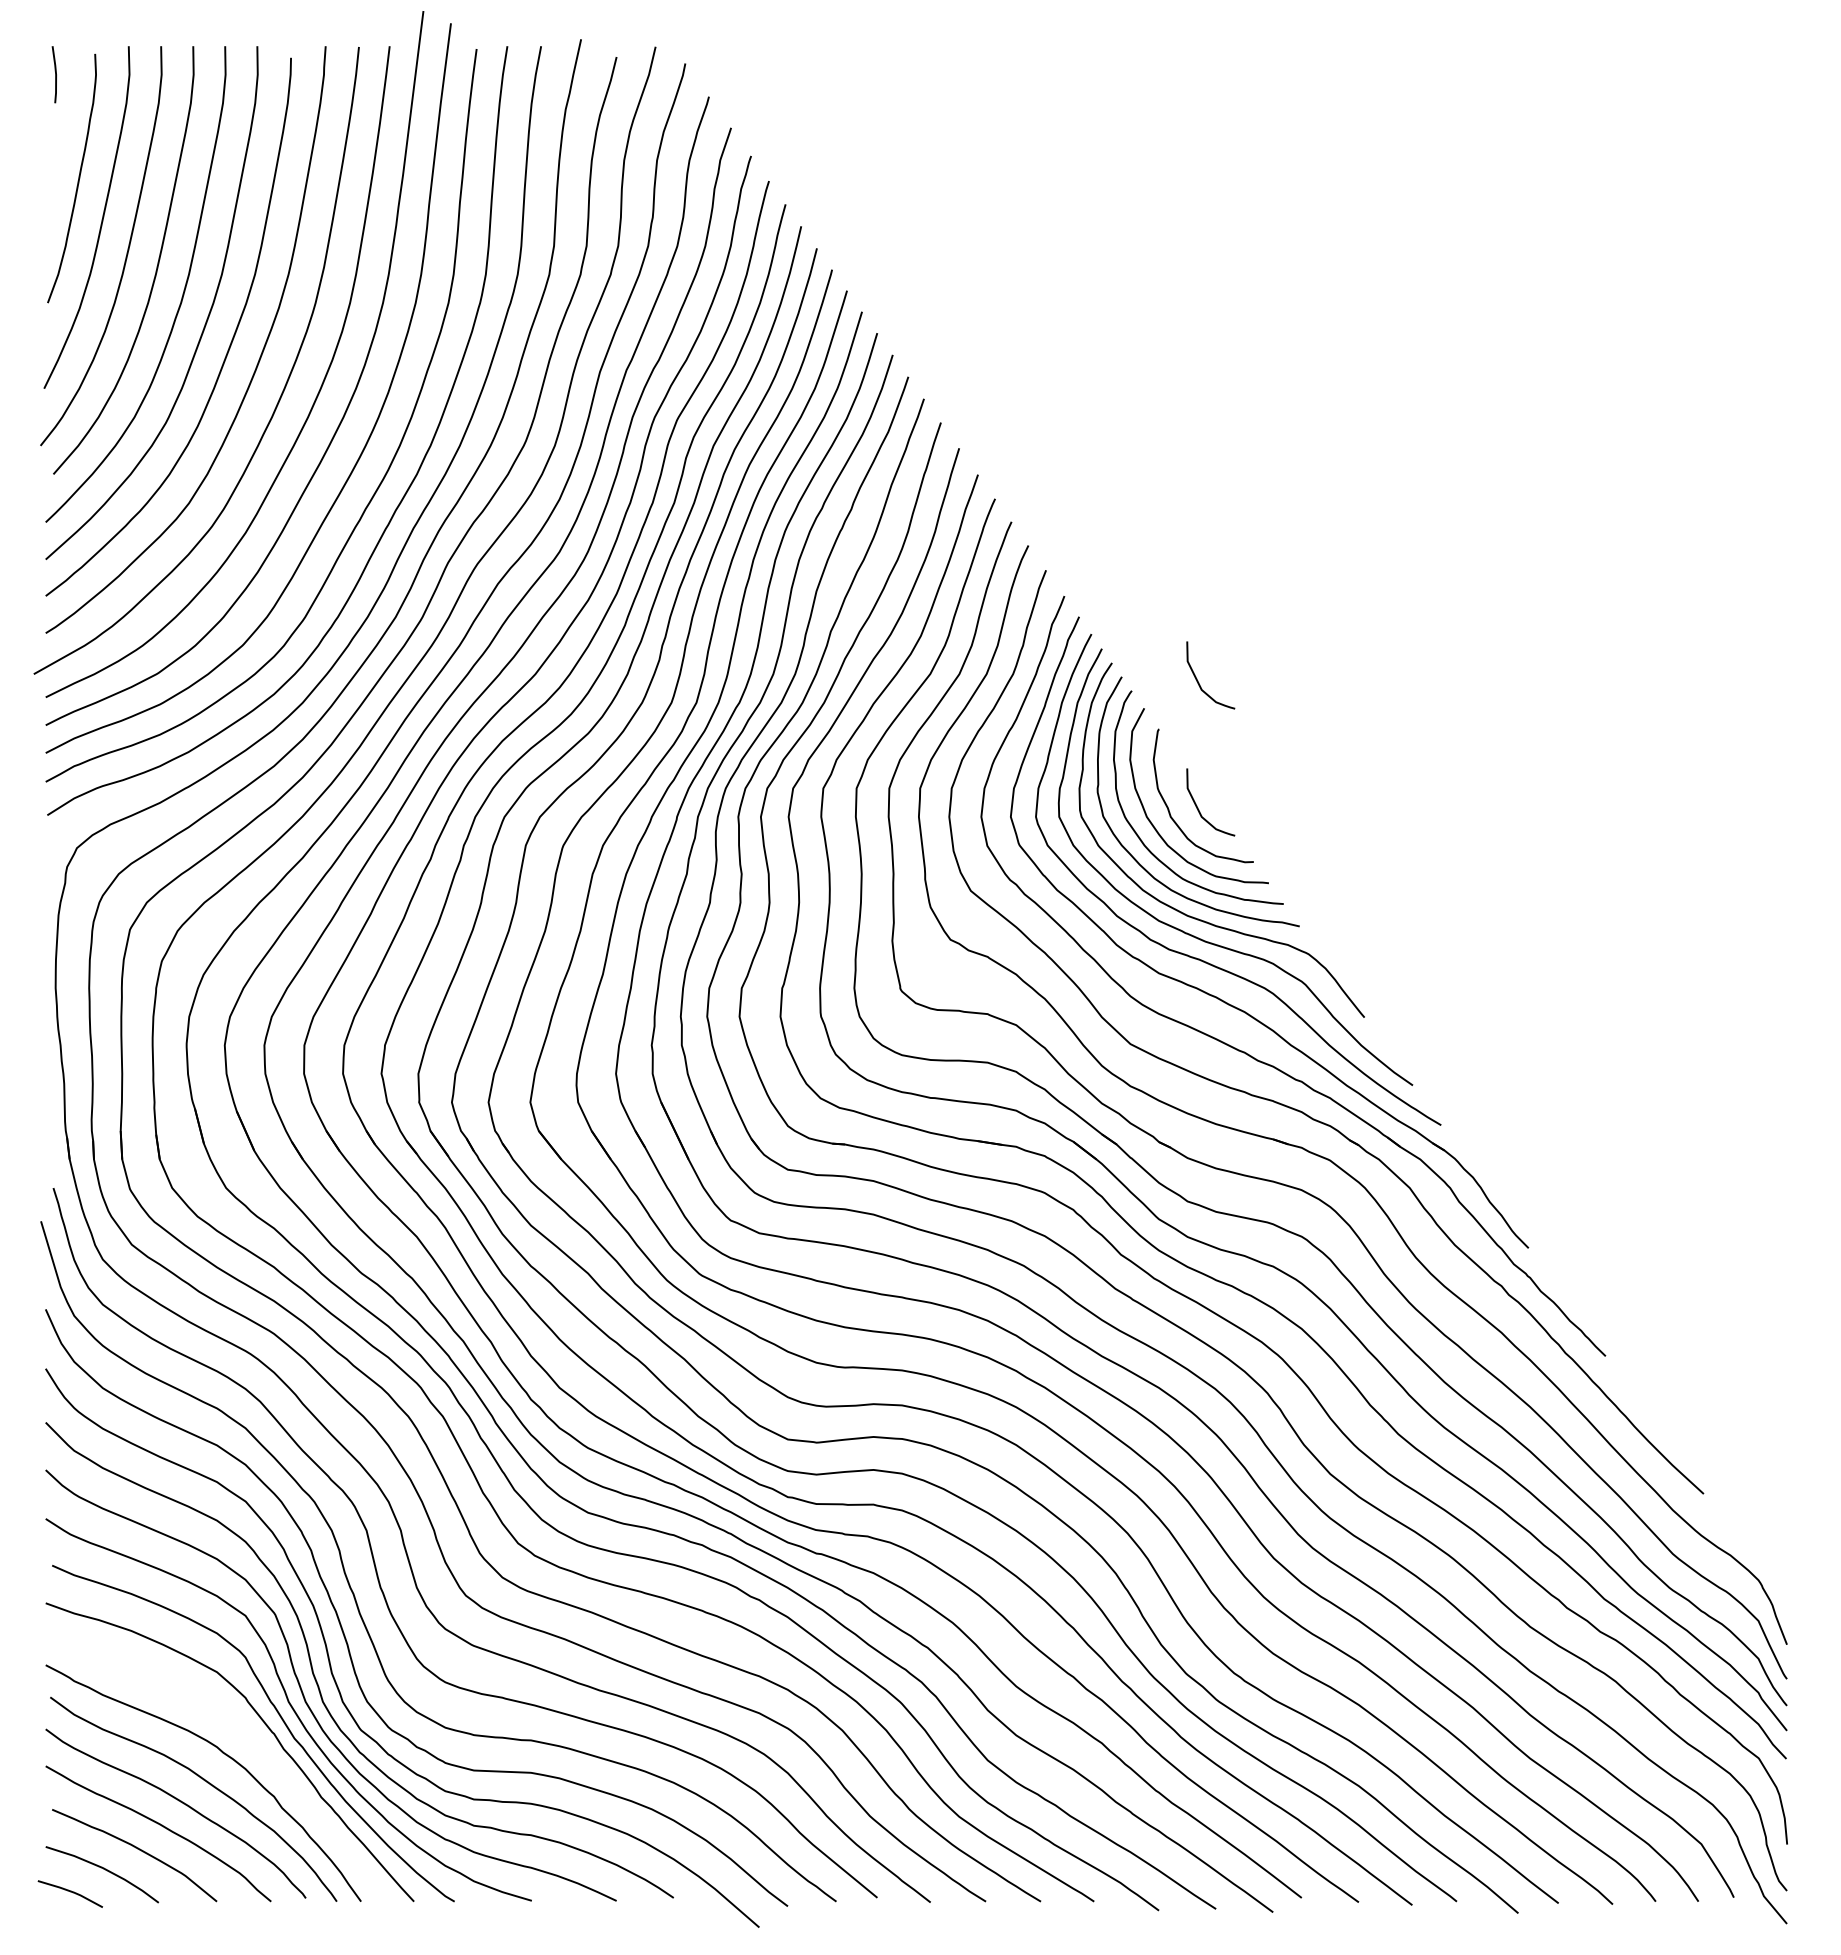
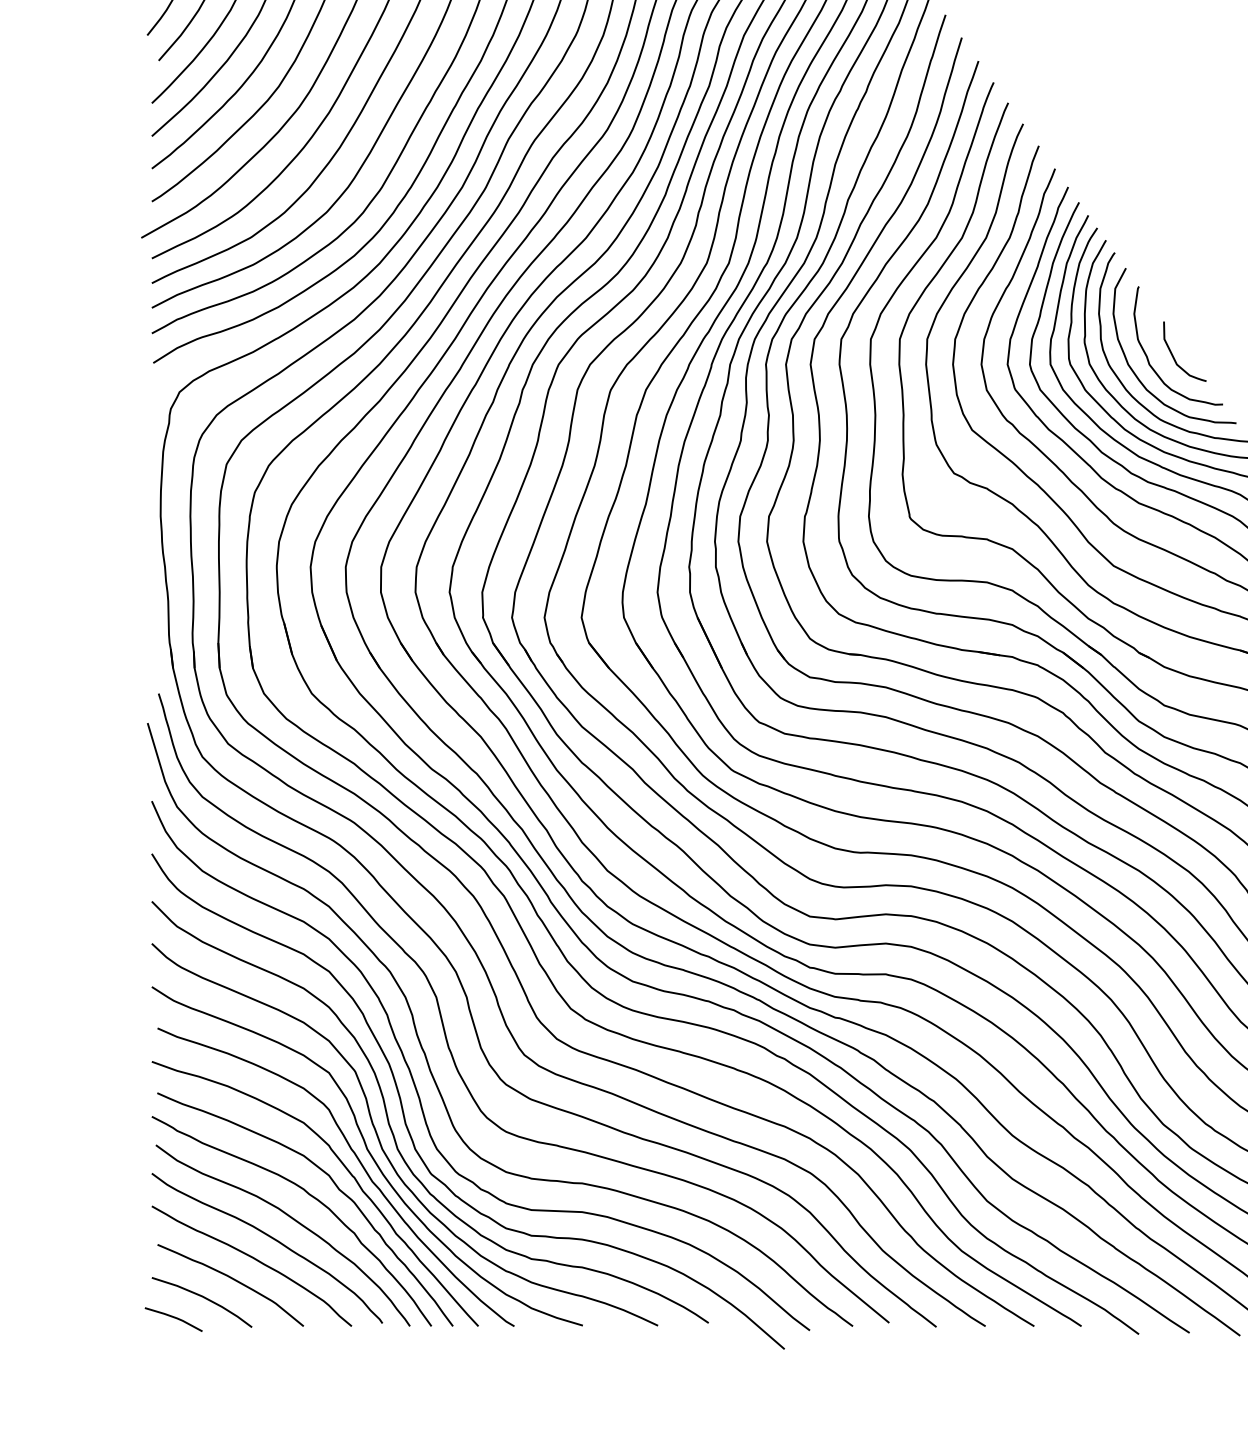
curve: (1198, 680) -> (1174, 243), removed
curve: (253, 1744) -> (336, 1187), added

